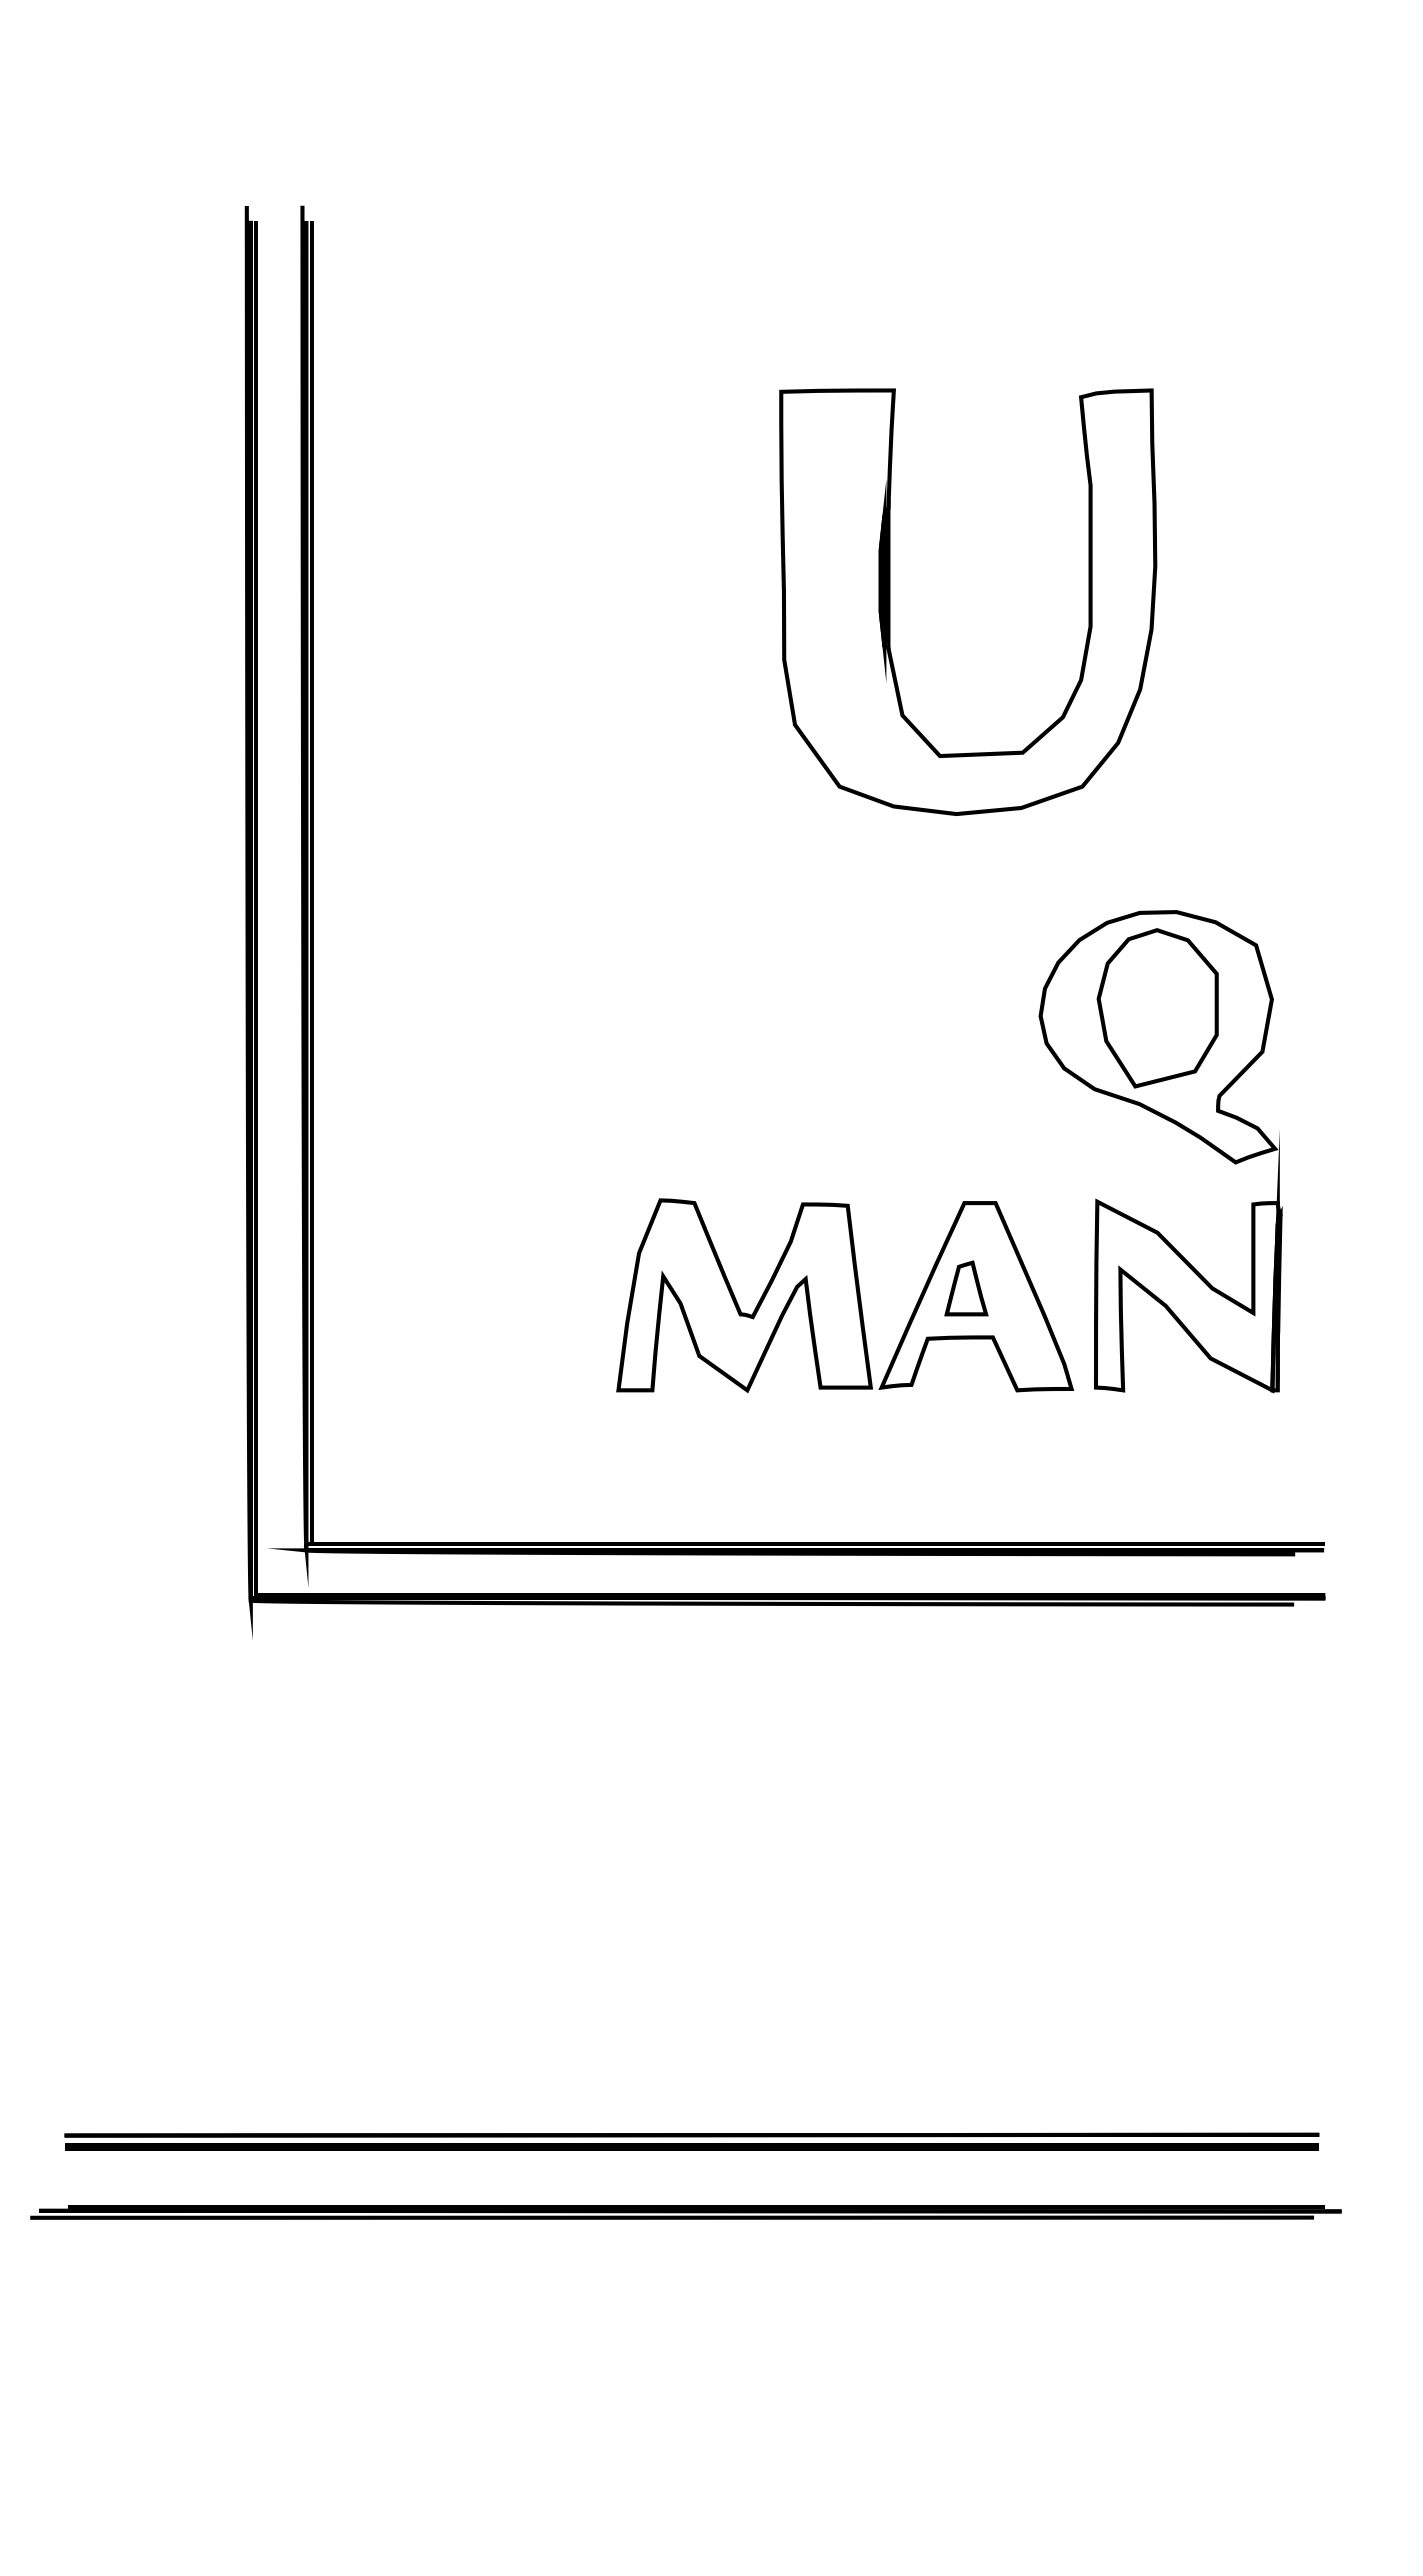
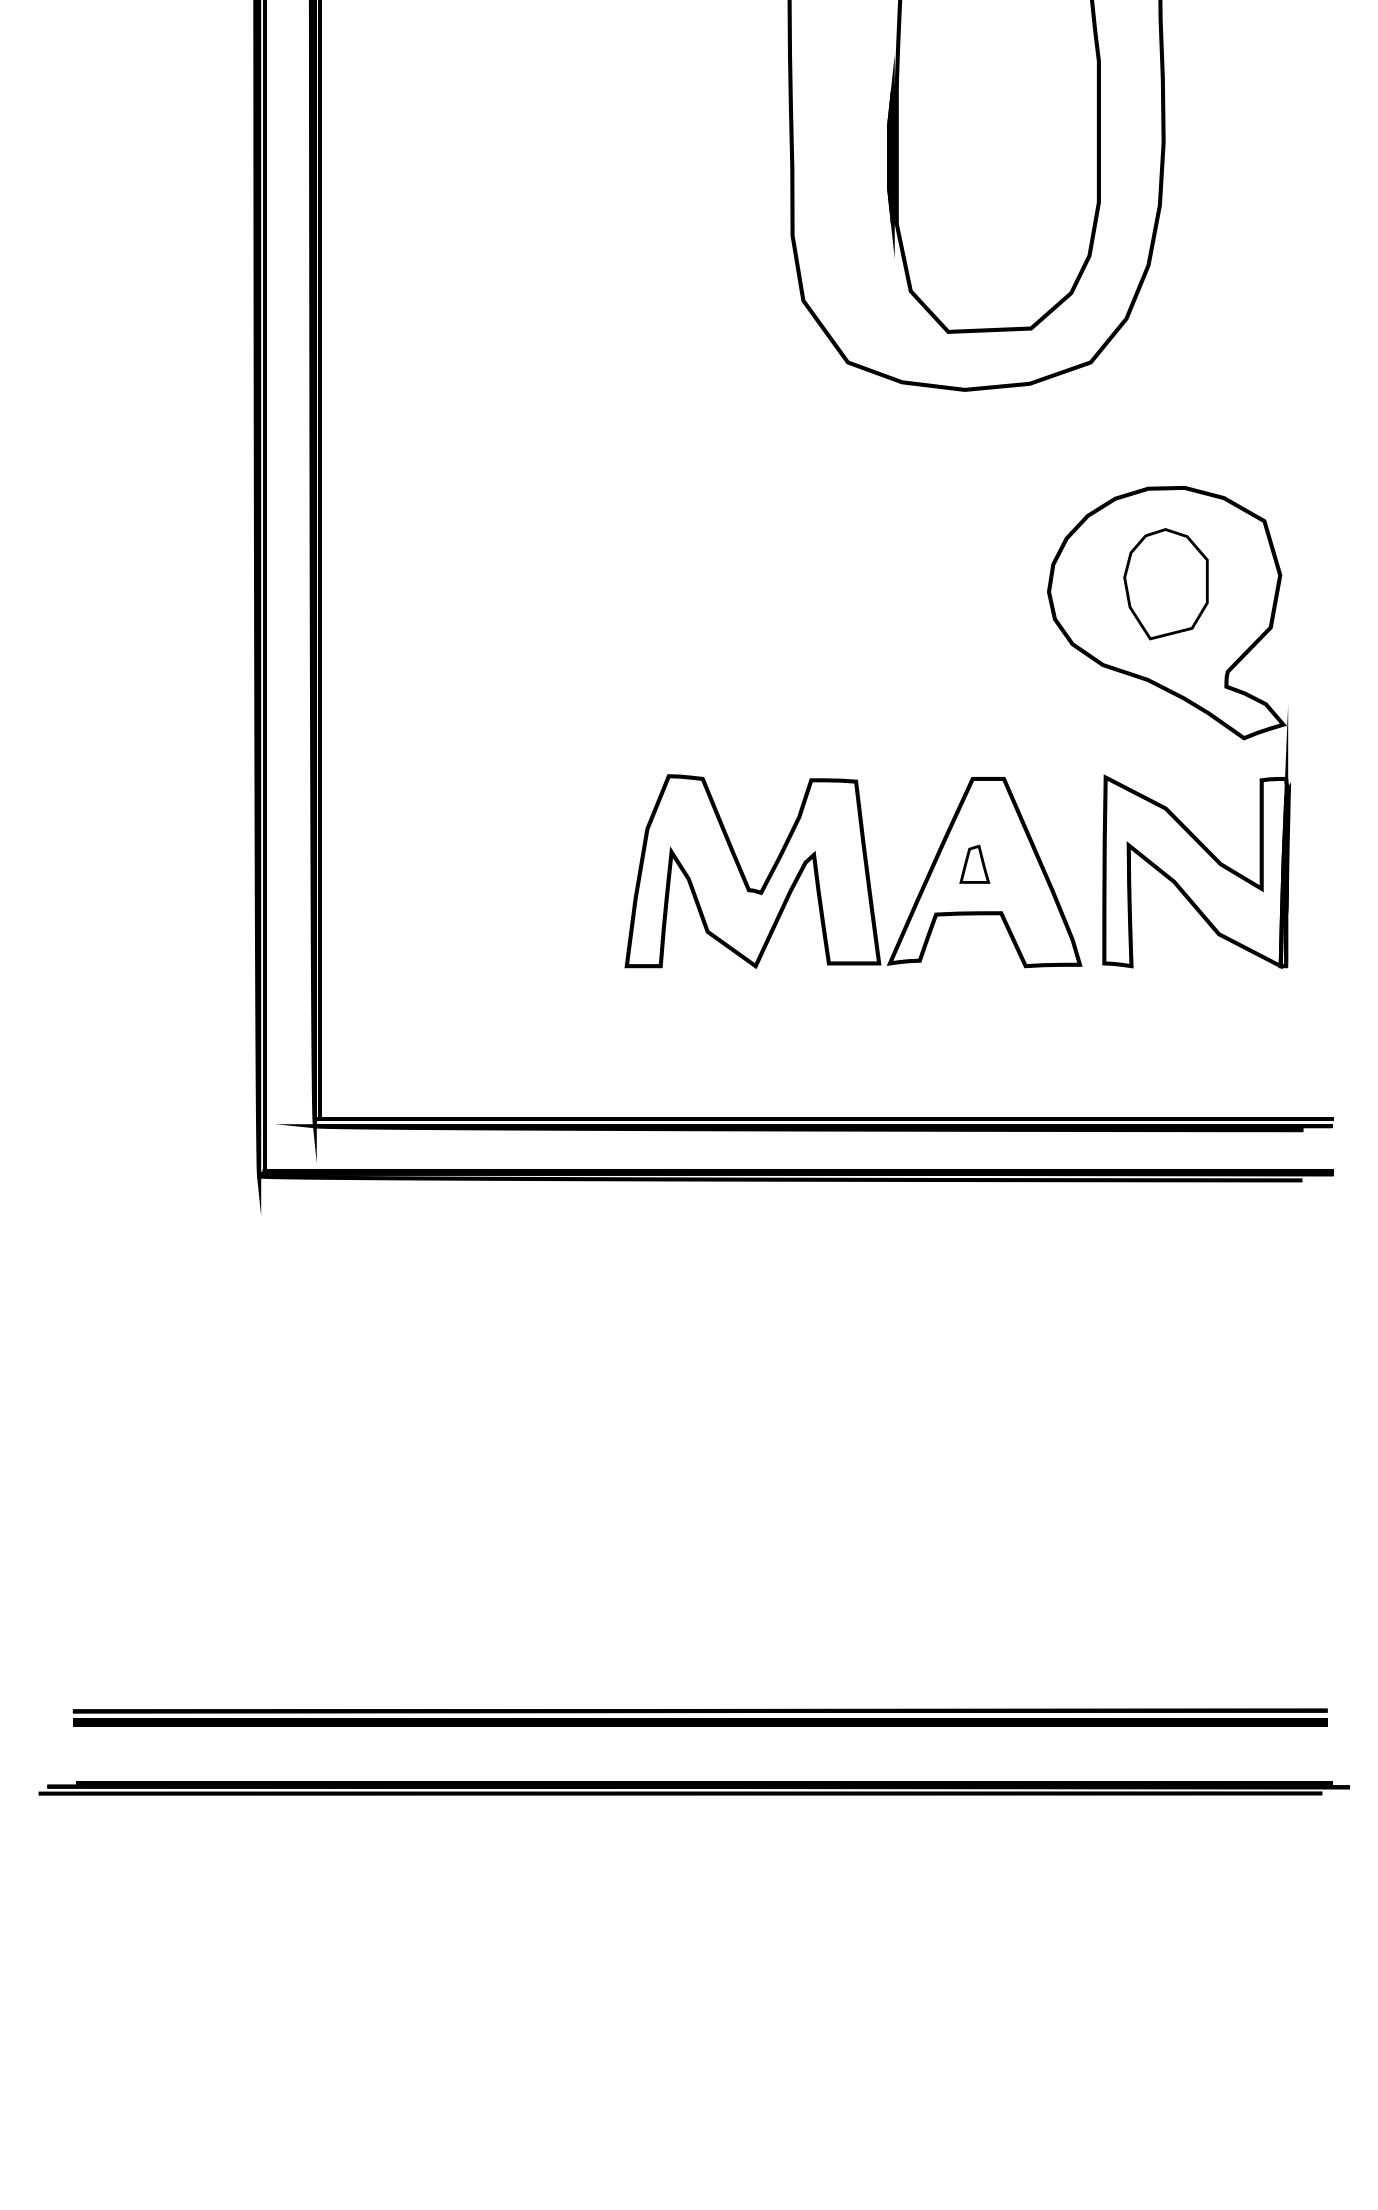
part: (1157, 1008) -> (1165, 584), size x0.7
part: (966, 1288) -> (974, 864), size x0.7

